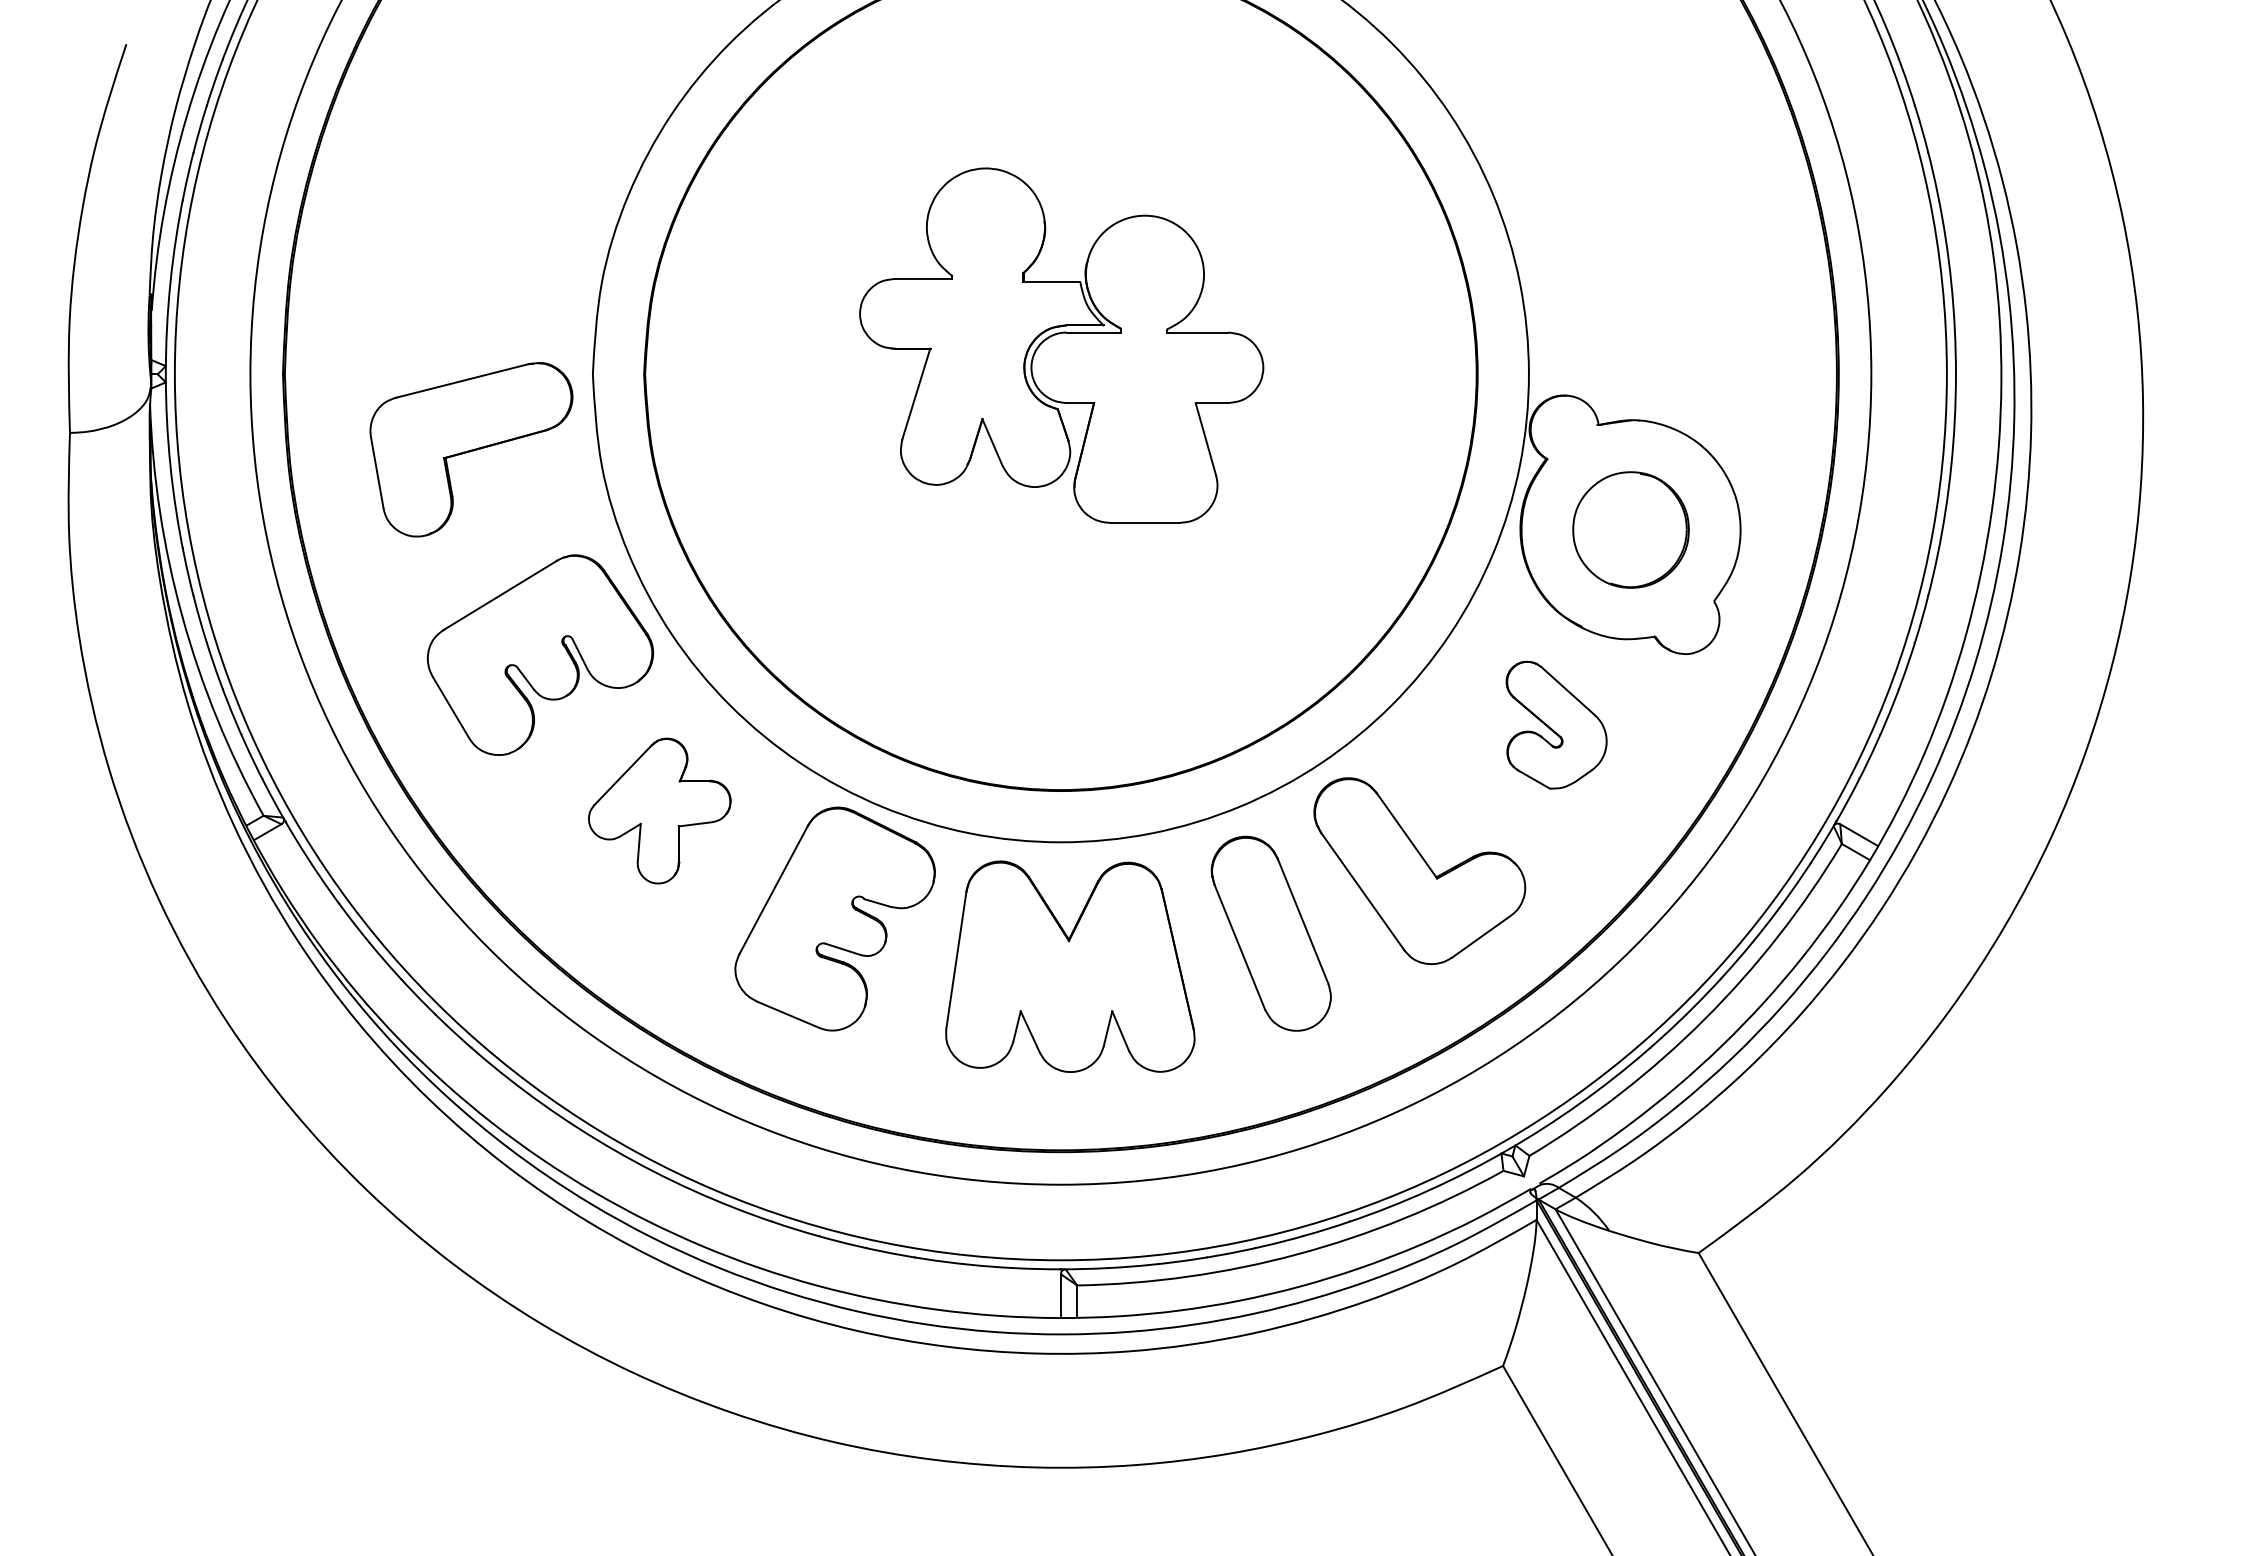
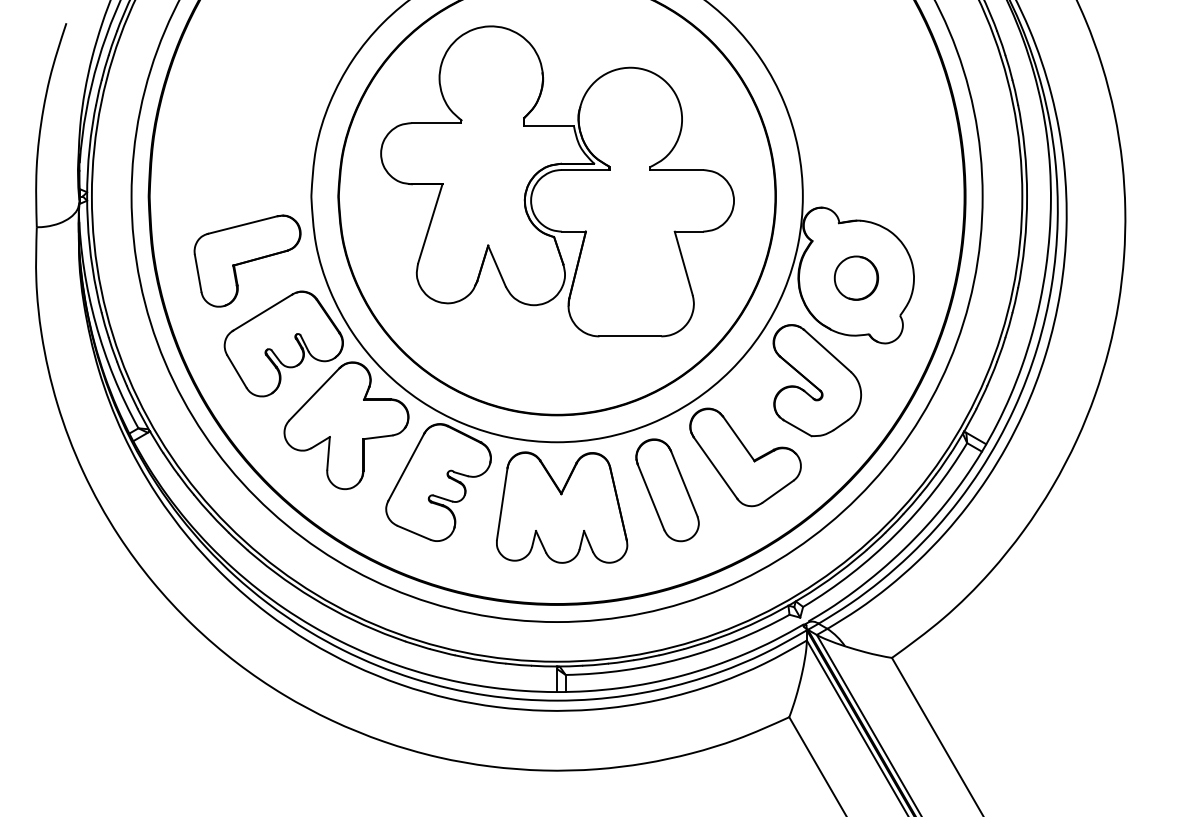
part: (1061, 345) -> (557, 181), size x1.67
part: (471, 448) -> (247, 260), moved
part: (1631, 528) -> (856, 277), size x0.71
part: (1556, 724) -> (817, 380), size x1.67
part: (659, 810) -> (346, 425), size x1.67

